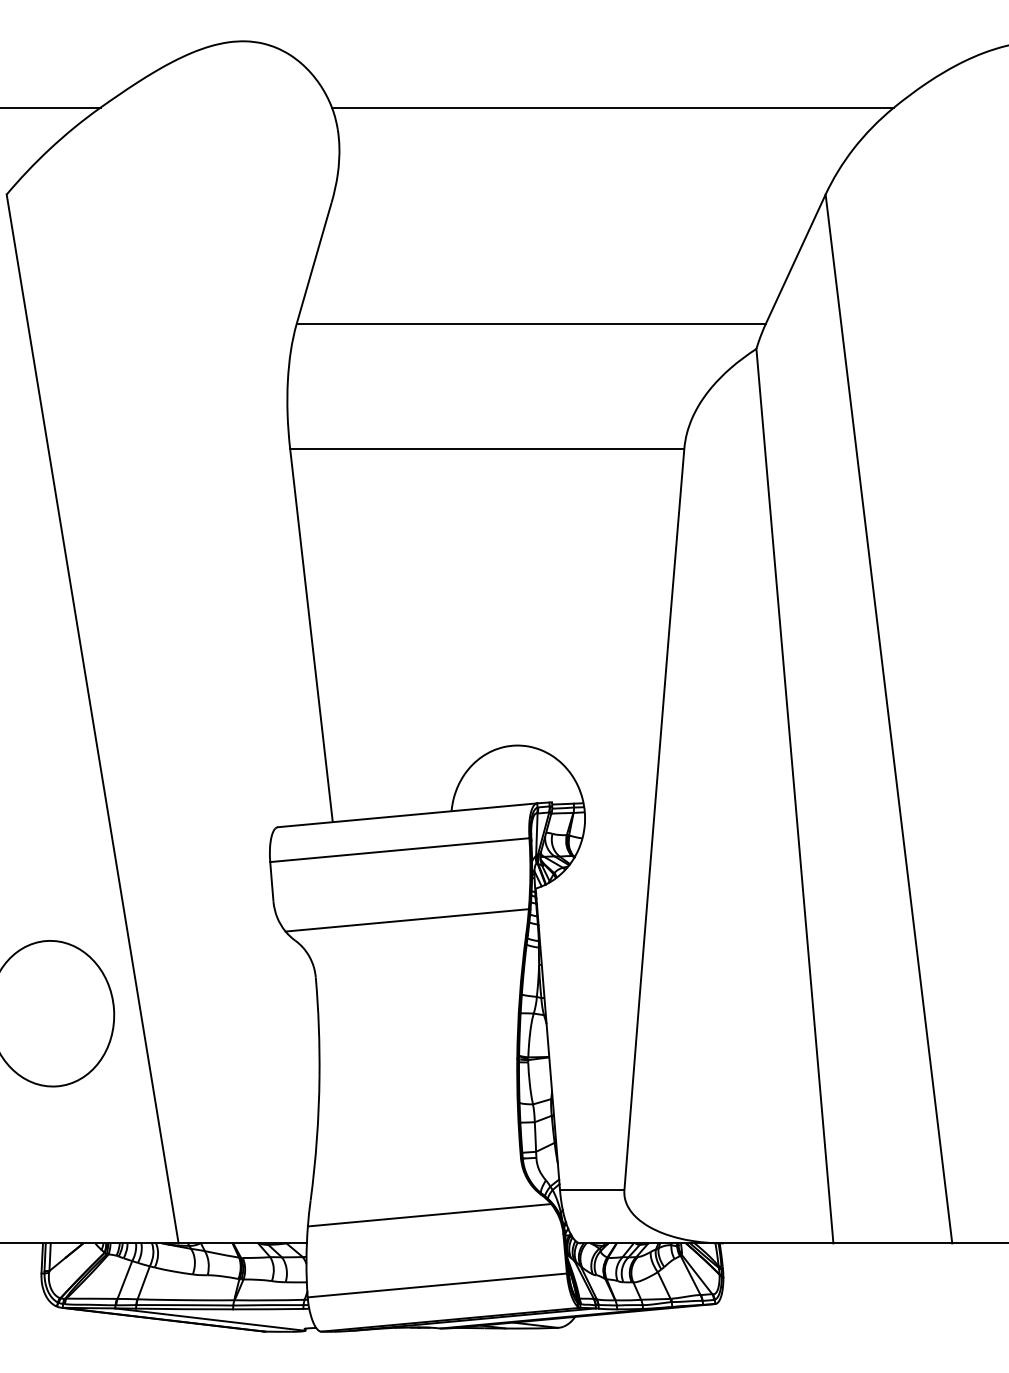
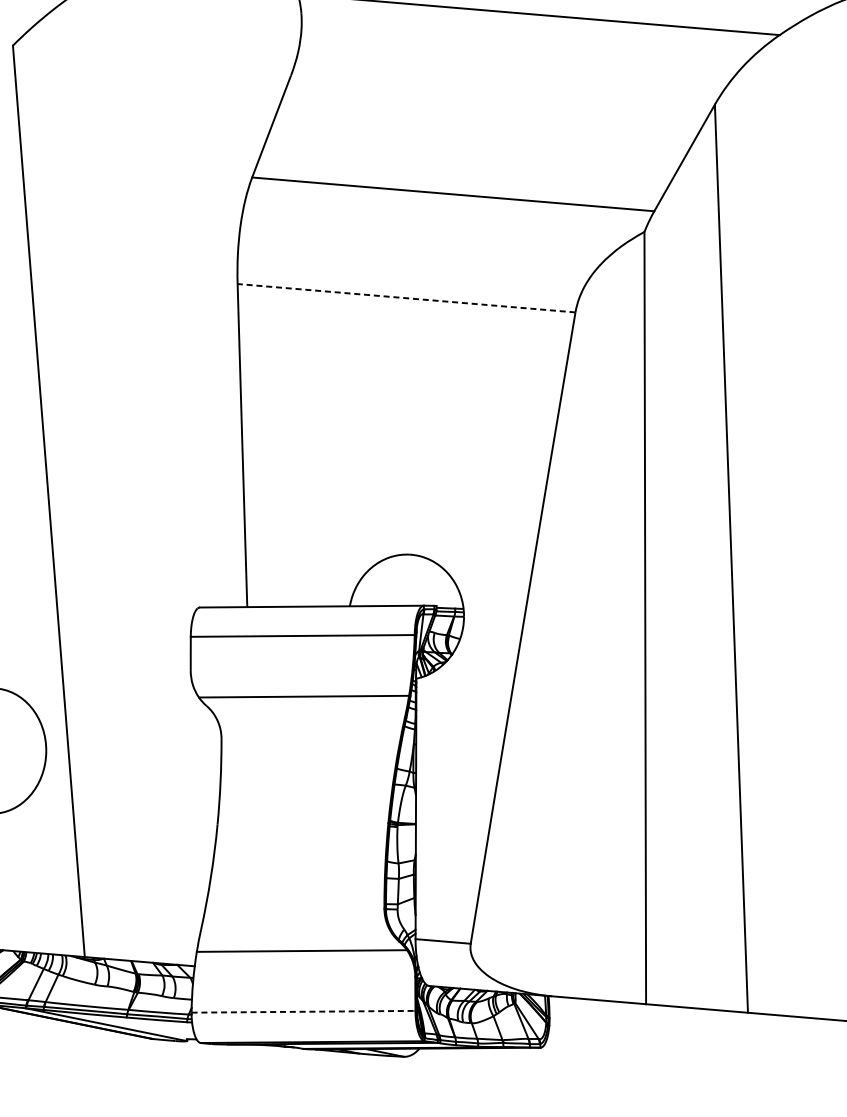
line: (486, 448) -> (405, 297), solid -> dashed
line: (437, 1285) -> (303, 1011), solid -> dashed

